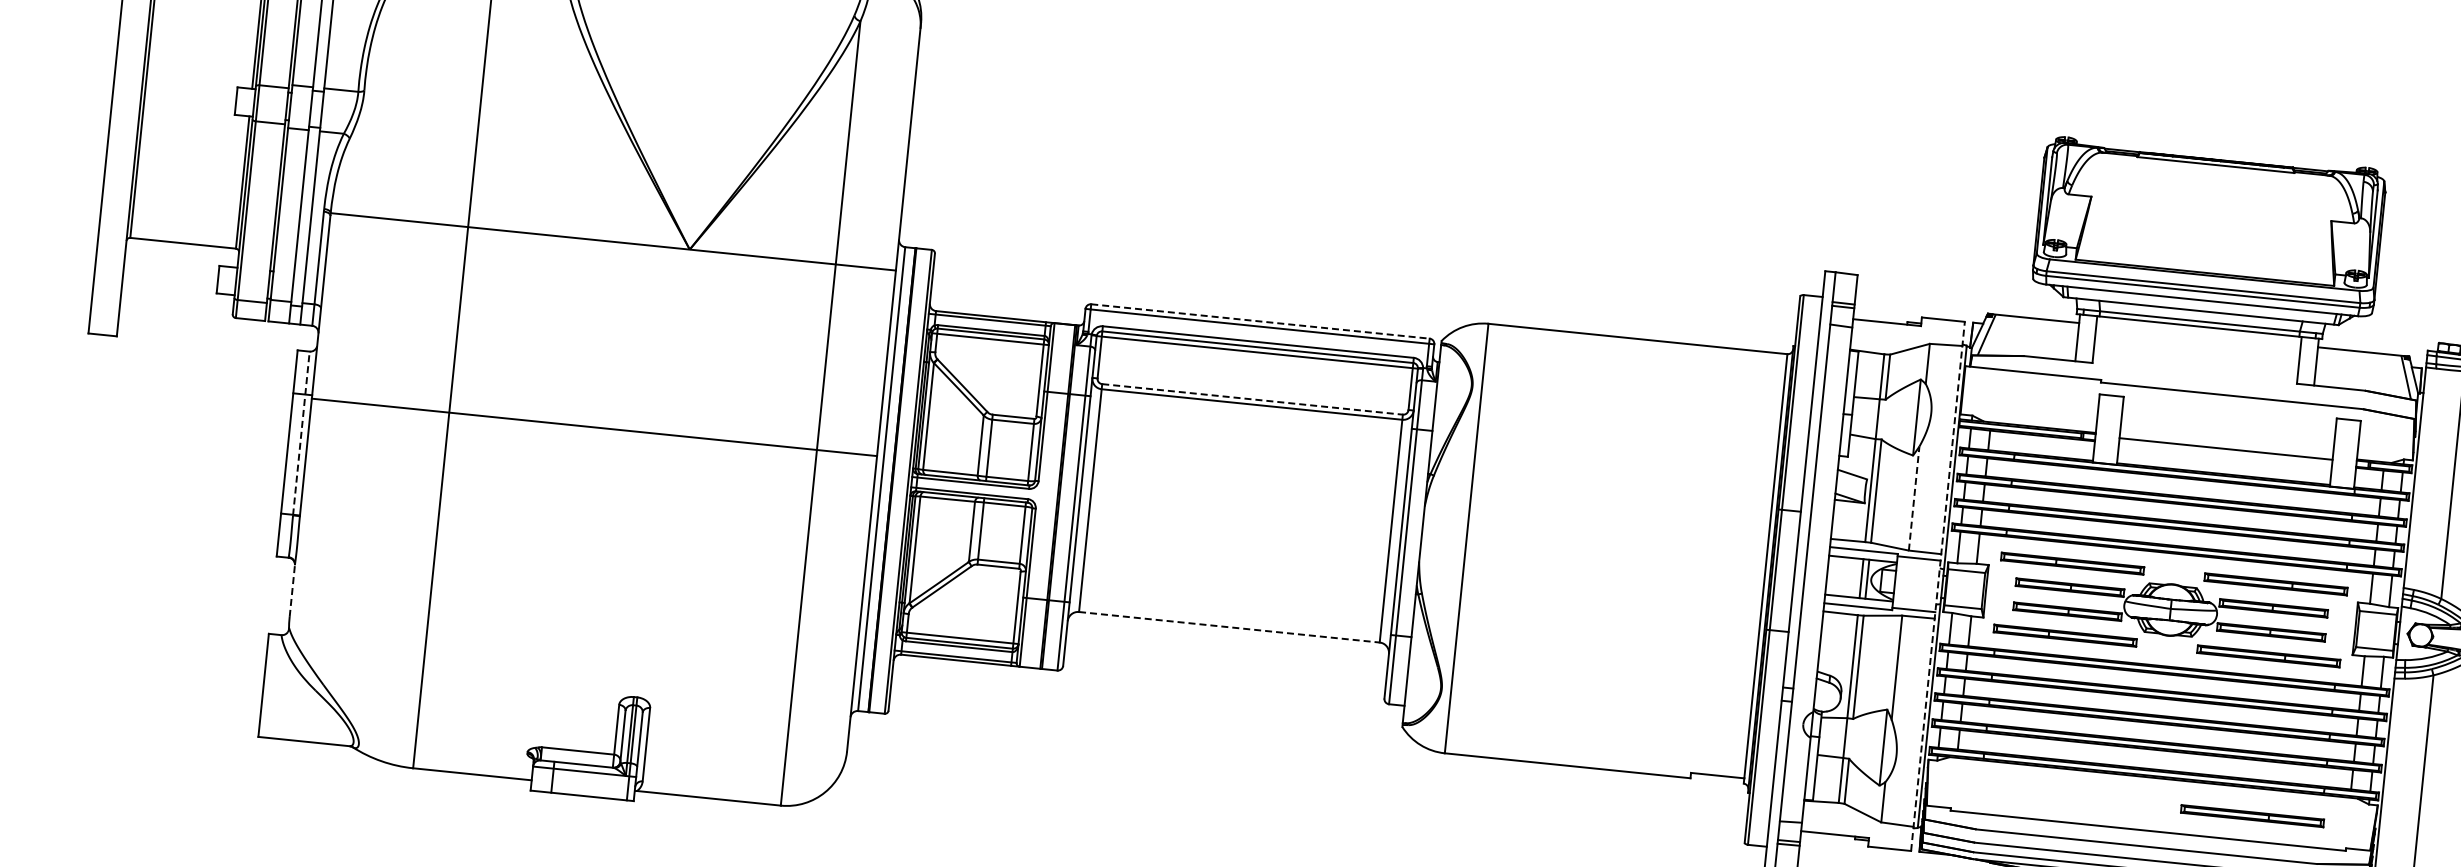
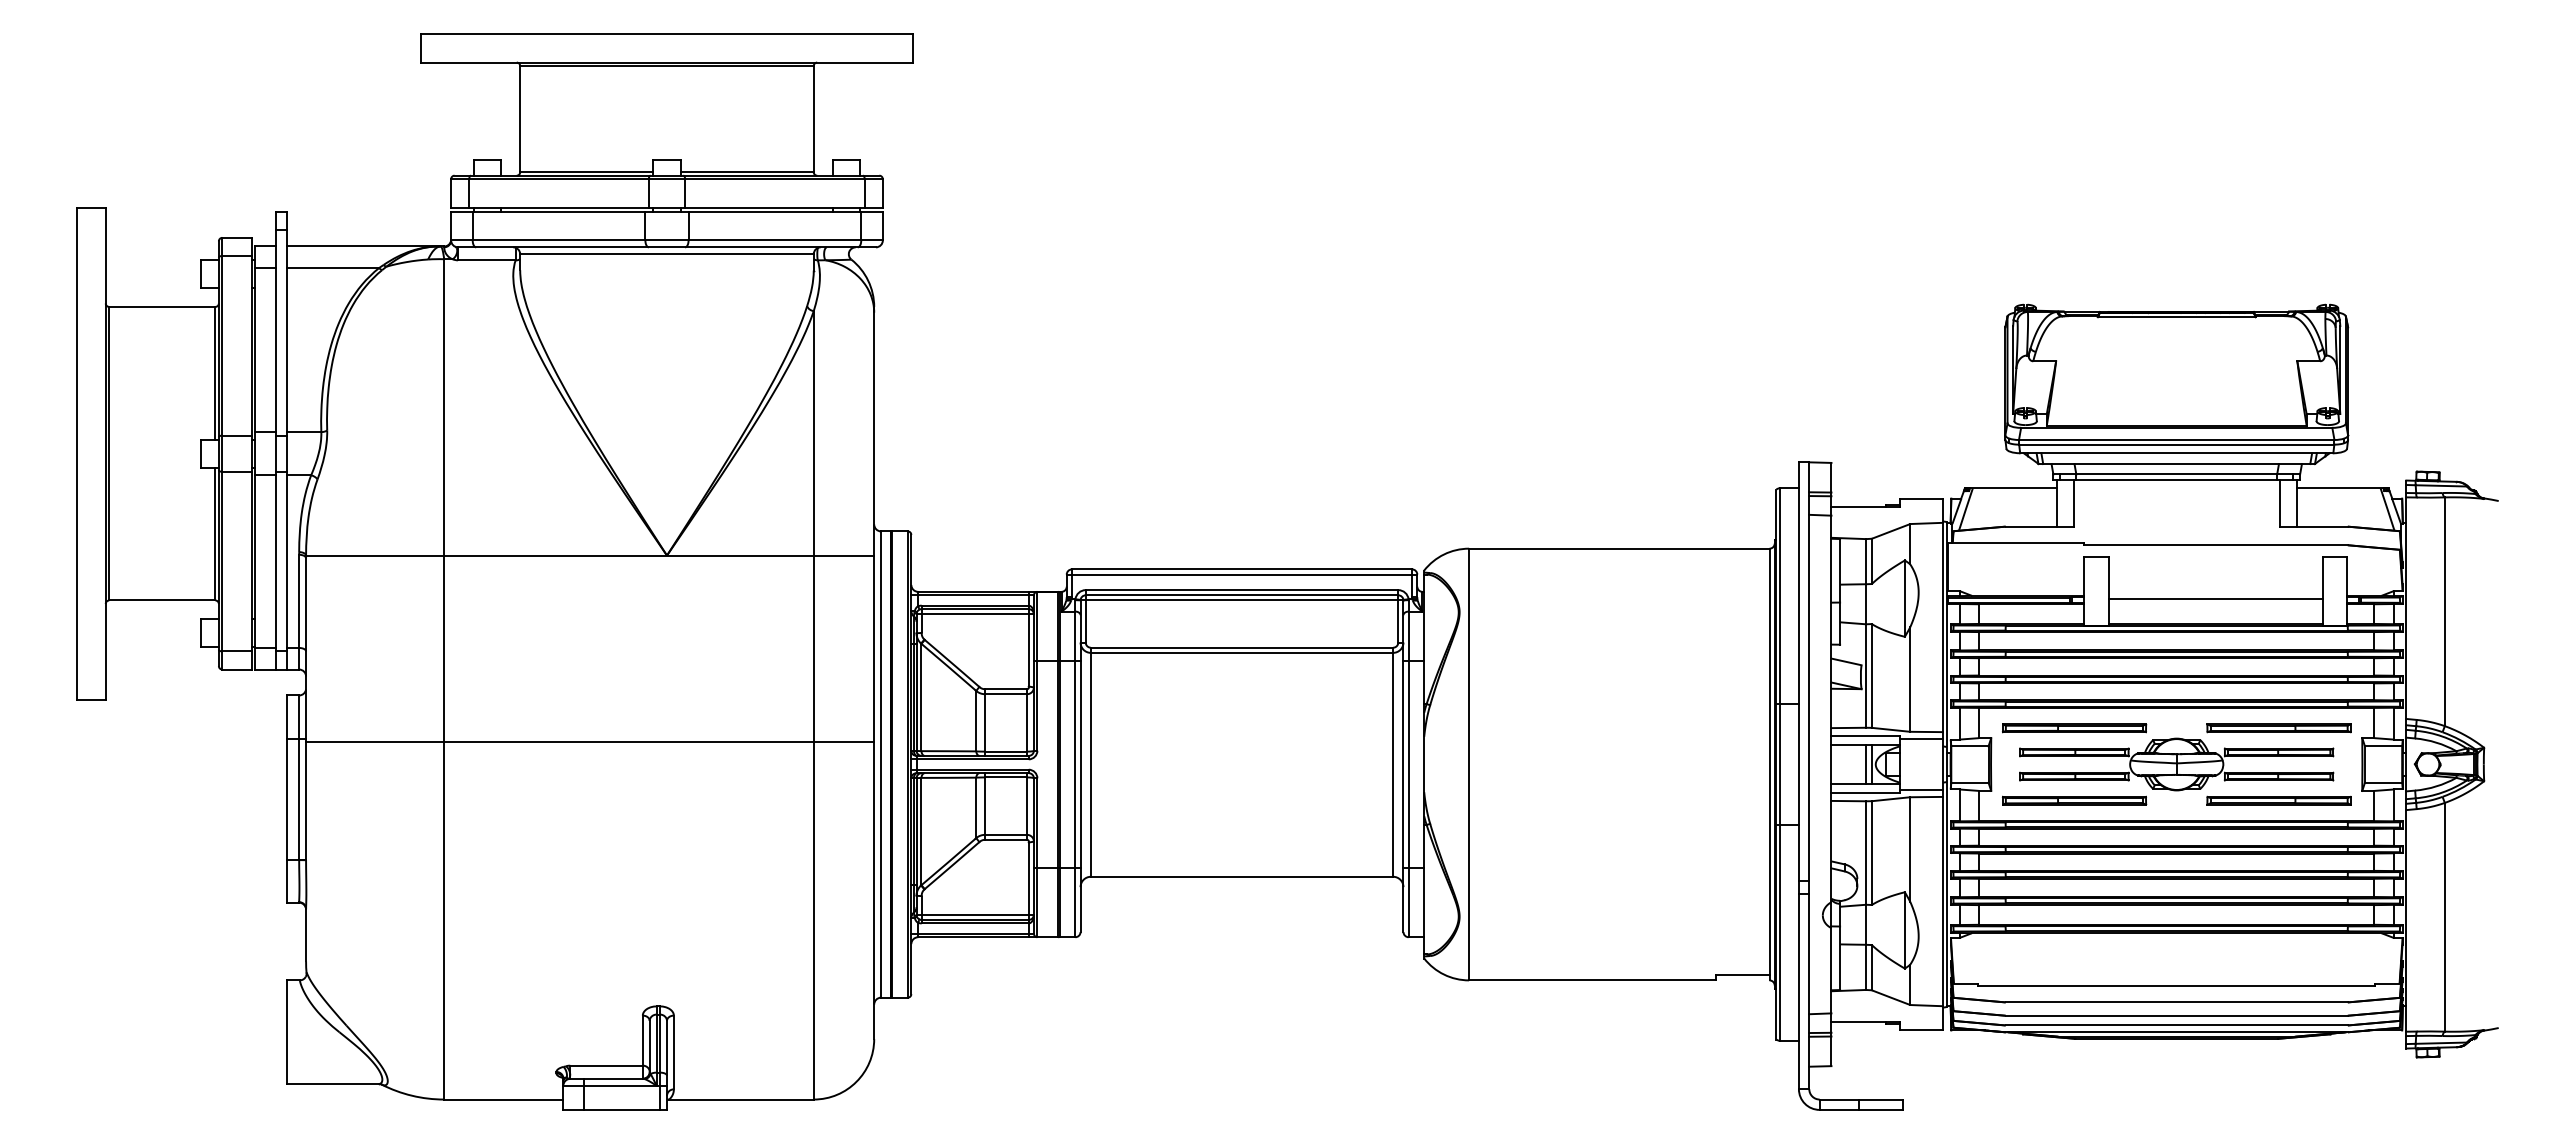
line: (1260, 321) -> (1242, 569), dashed -> solid
line: (1253, 399) -> (1242, 647), dashed -> solid
line: (301, 433) -> (299, 777), dashed -> solid
line: (1914, 498) -> (1910, 679), dashed -> solid
line: (1937, 586) -> (1942, 764), dashed -> solid
line: (292, 590) -> (306, 934), dashed -> solid
line: (1229, 627) -> (1242, 876), dashed -> solid
part: (2252, 816) -> (2278, 961), removed

